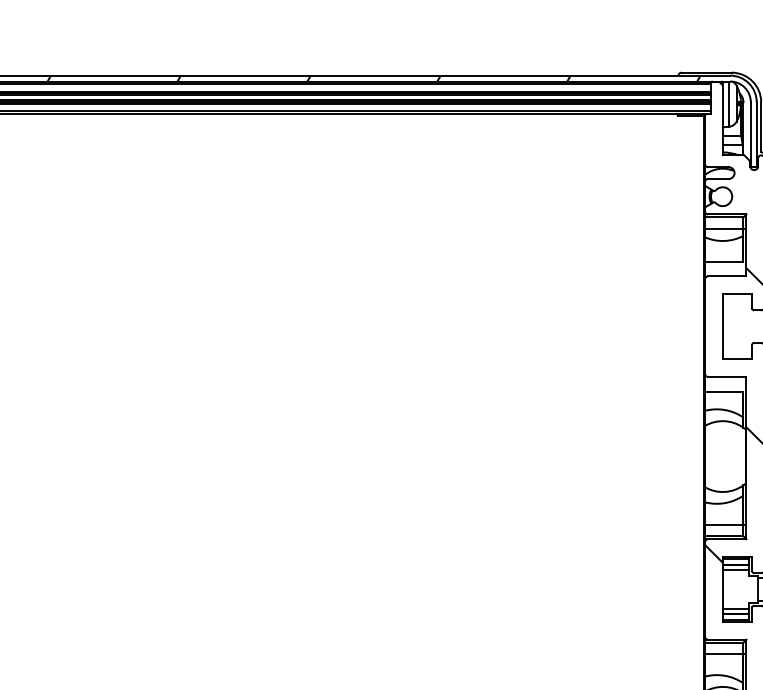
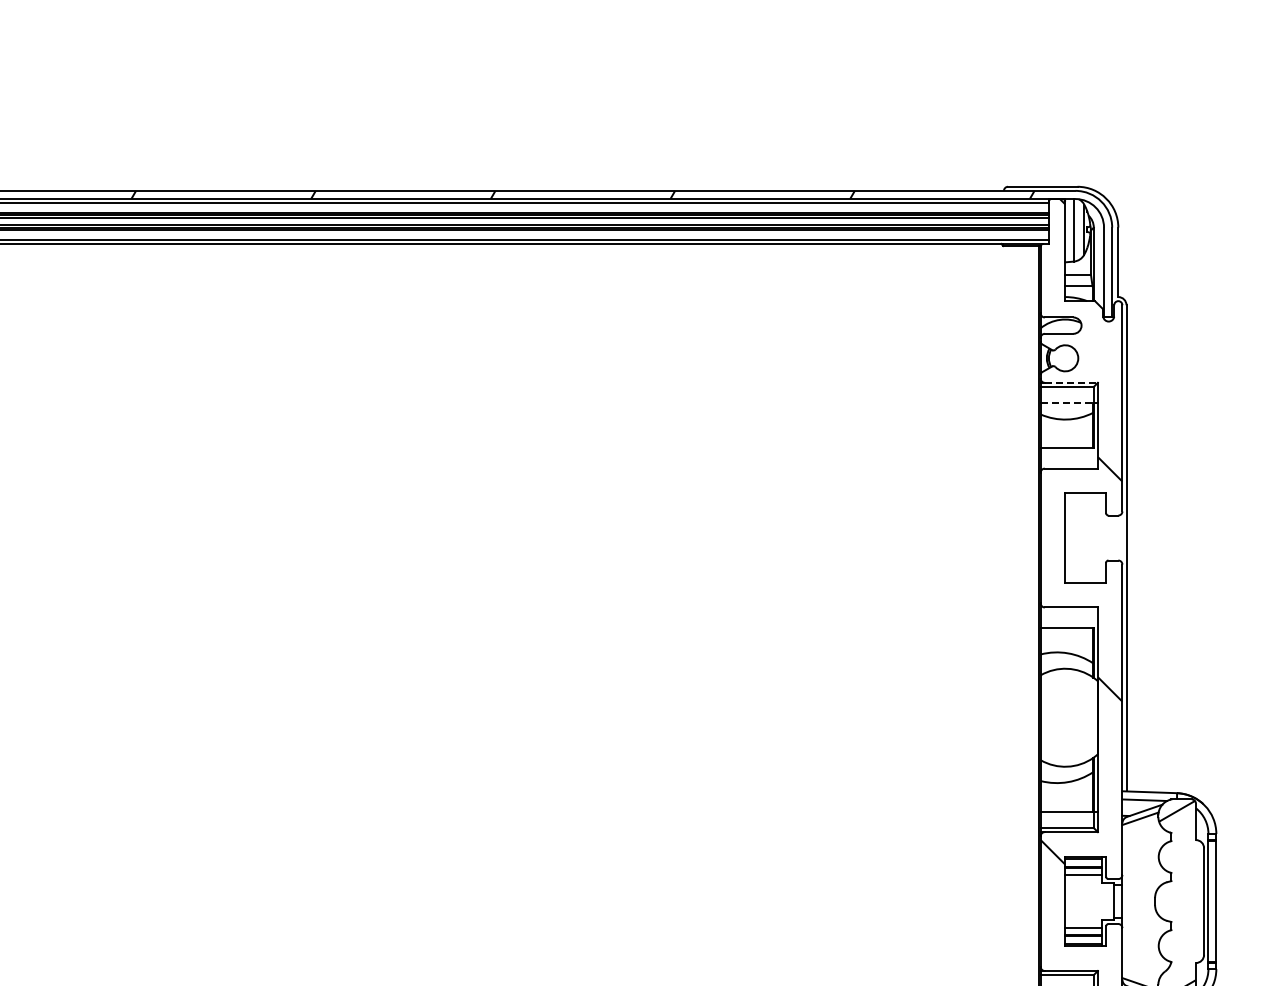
line: (727, 214) -> (1071, 382), solid -> dashed
line: (724, 229) -> (1067, 403), solid -> dashed

